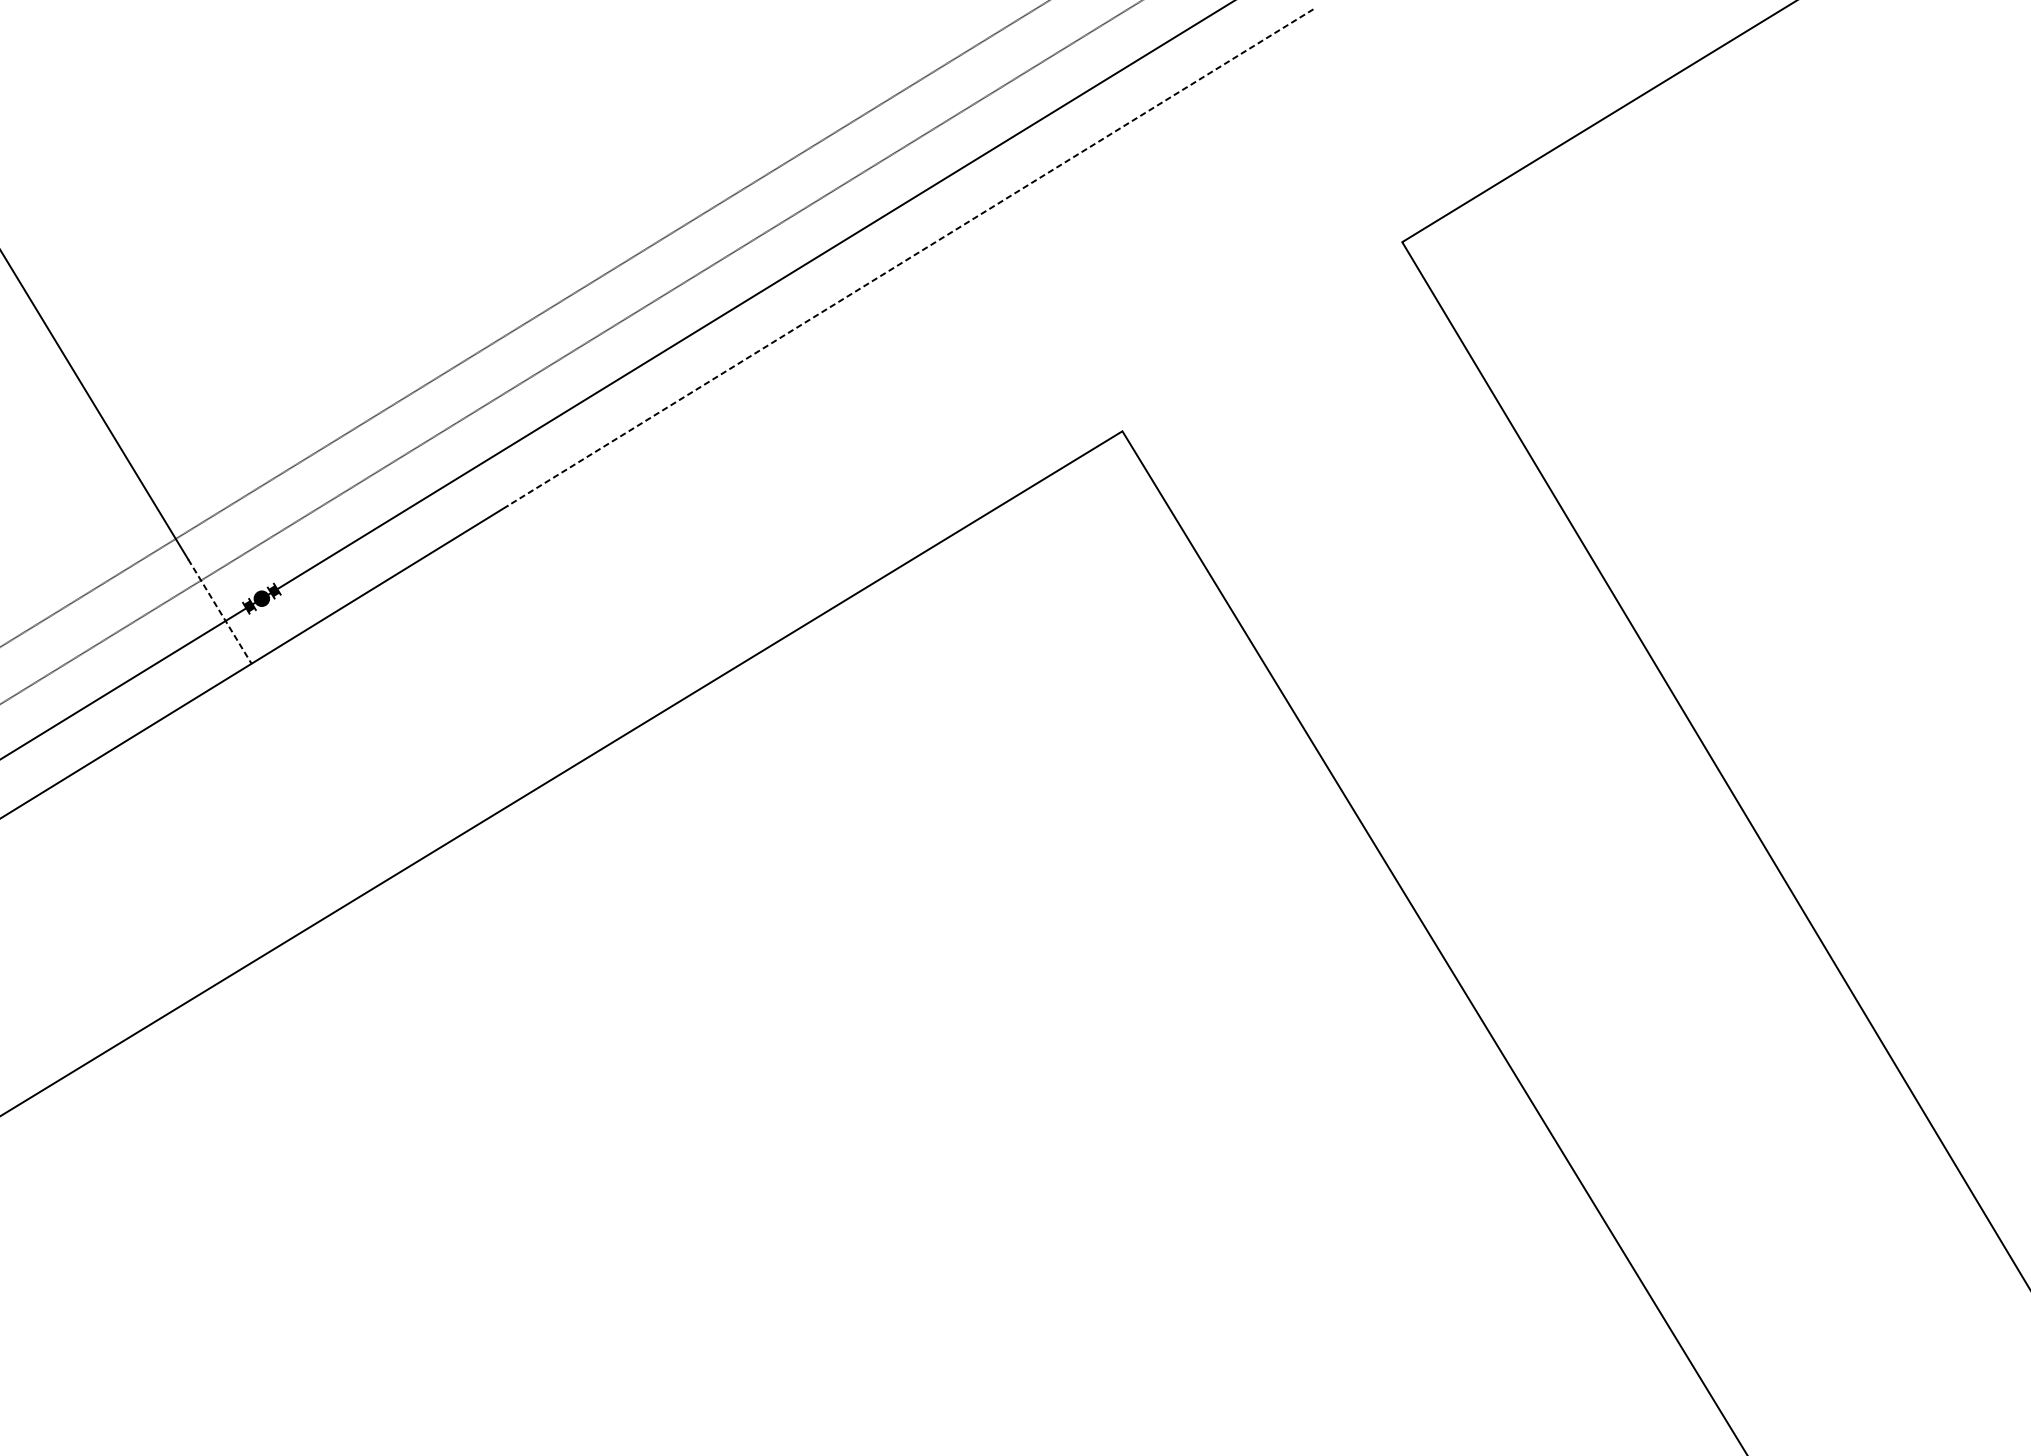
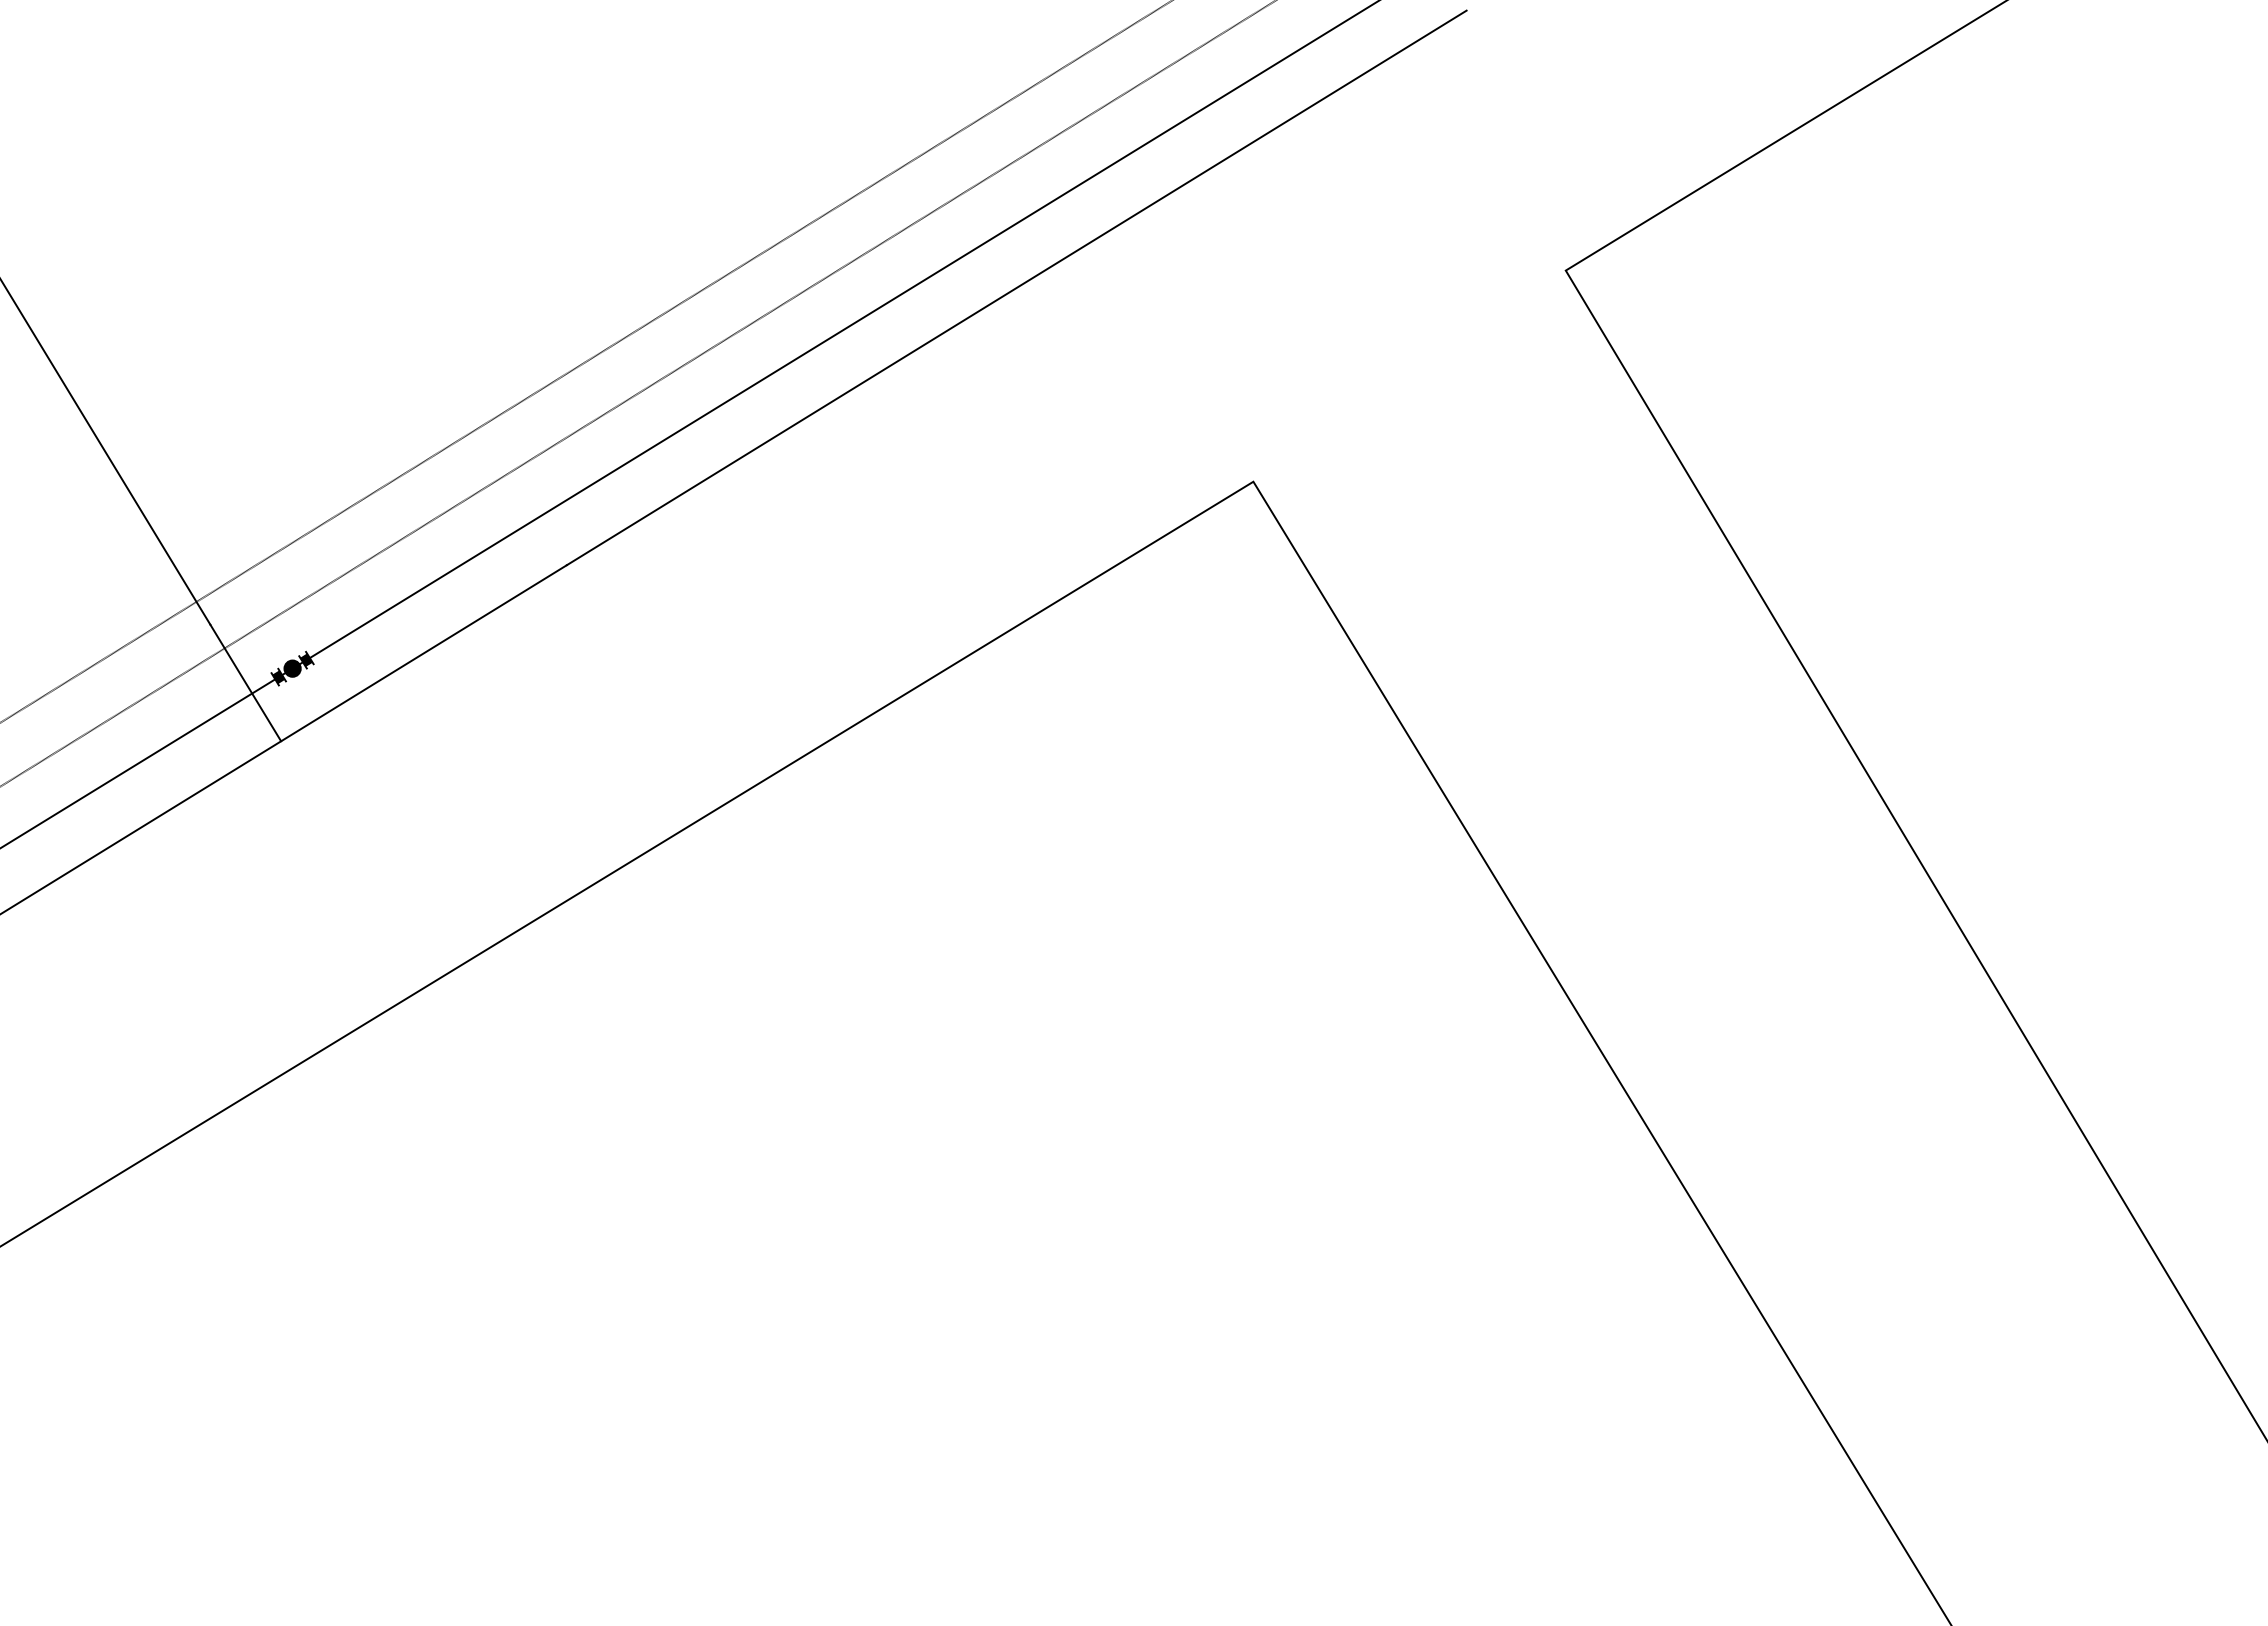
line: (910, 258) -> (1016, 288), dashed -> solid
line: (220, 612) -> (246, 683), dashed -> solid

